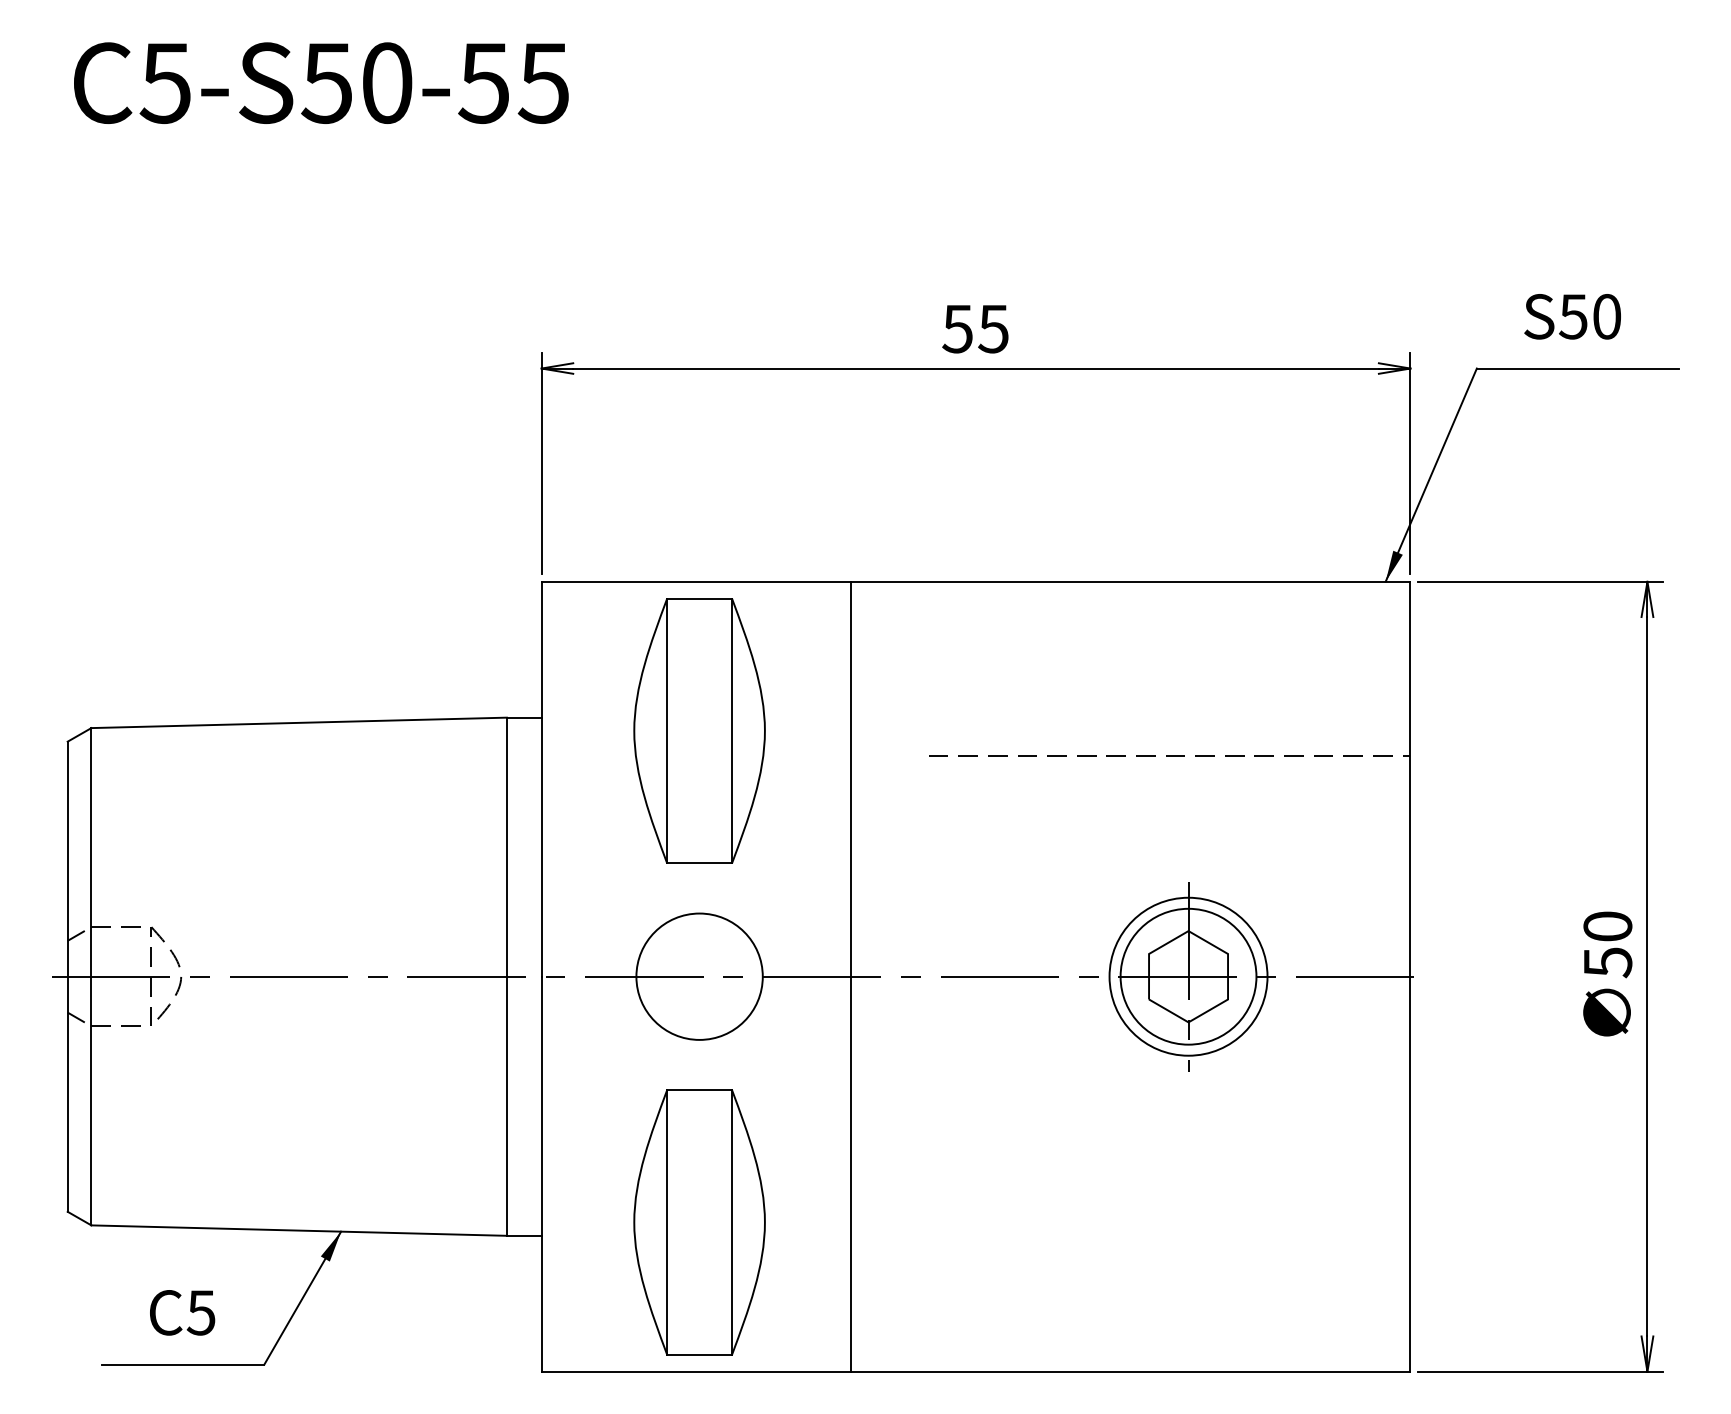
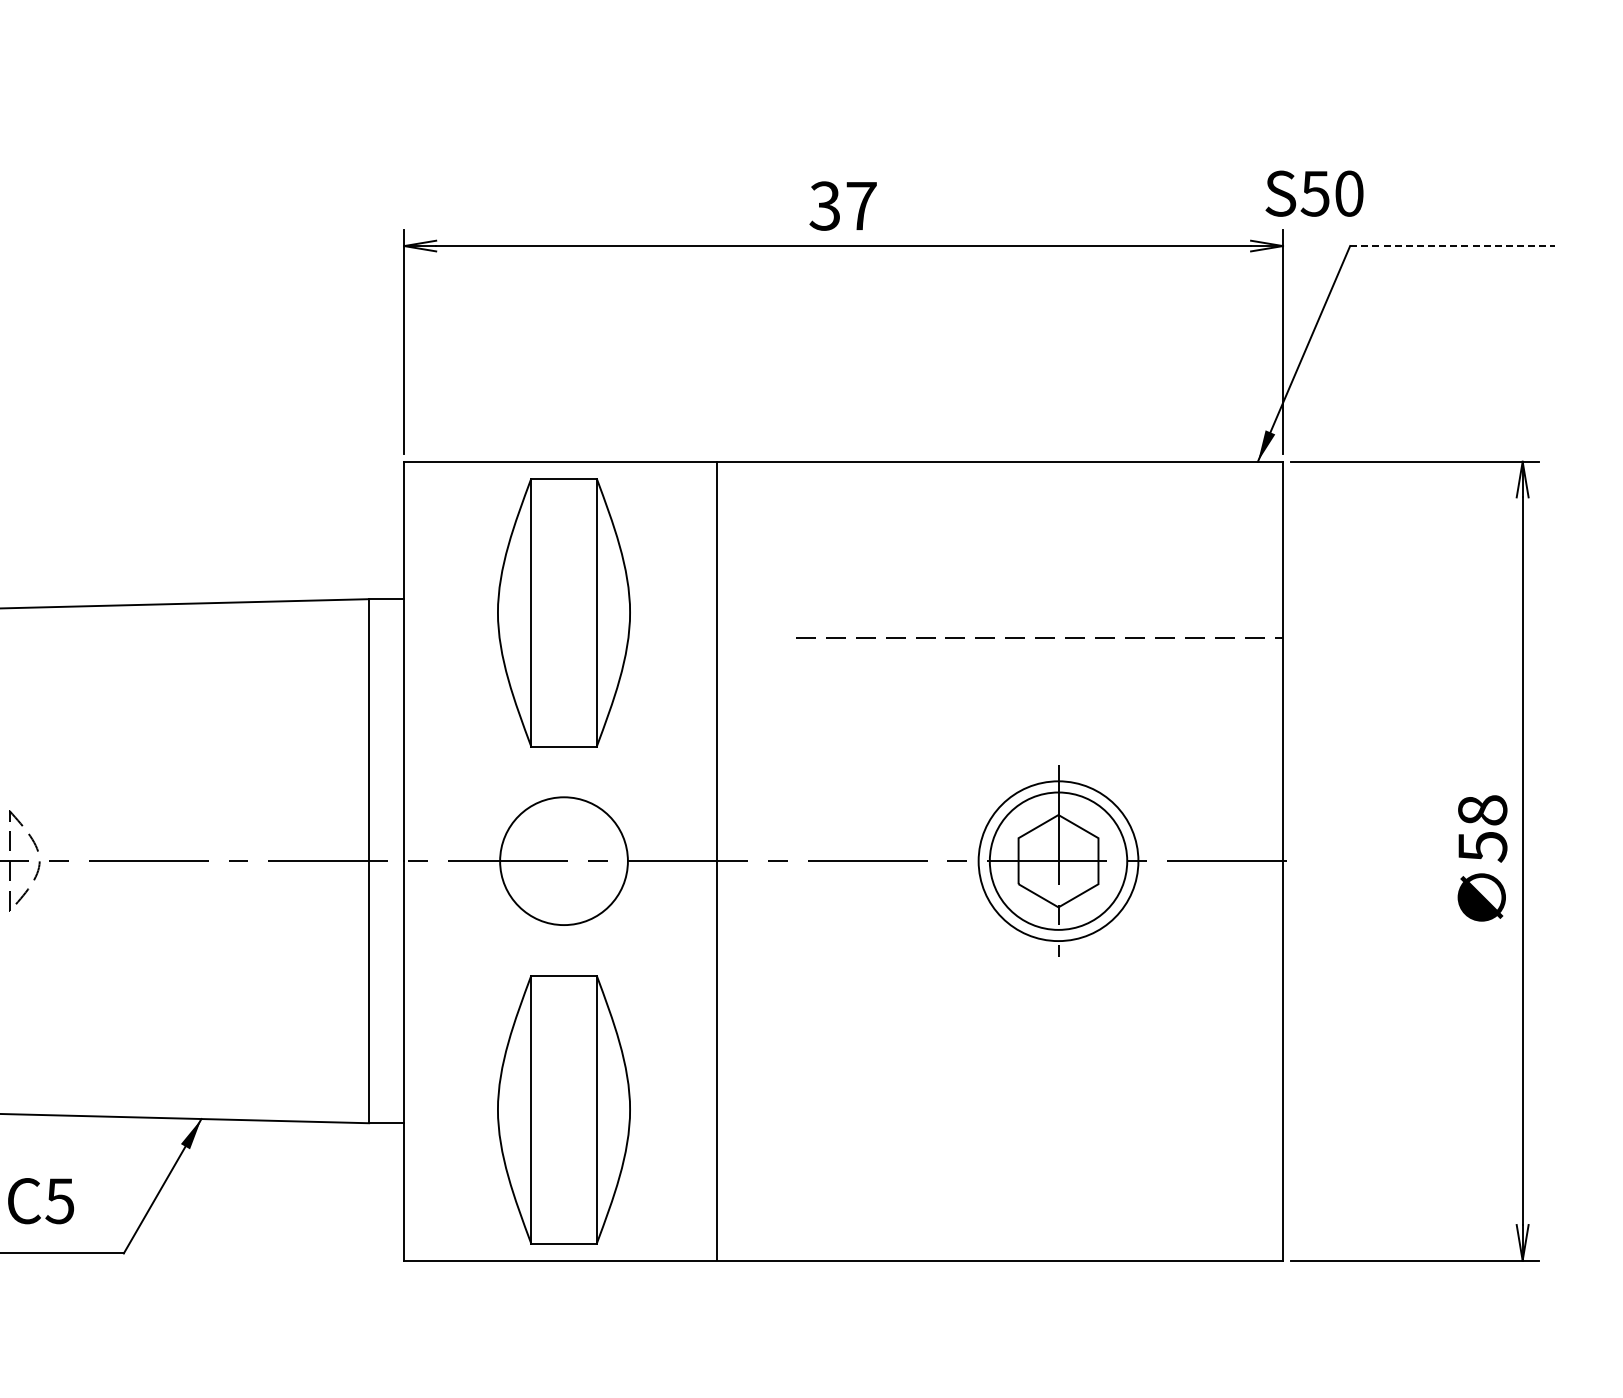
text: (1572, 316) -> (1314, 193), moved
text: (975, 328) -> (843, 205), 55 -> 37
line: (1578, 368) -> (1452, 246), solid -> dashed
text: (1607, 926) -> (1482, 810), 50 -> 58

